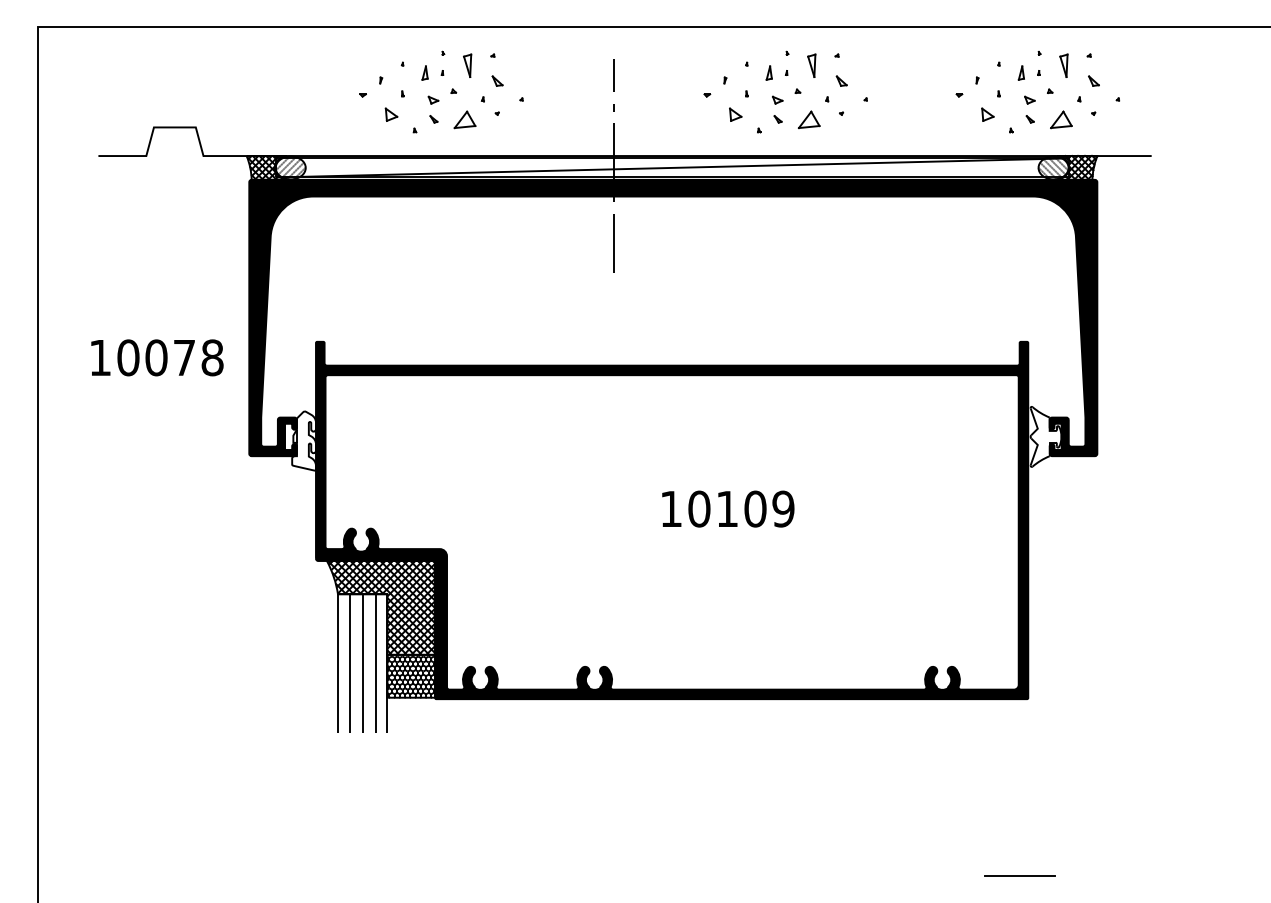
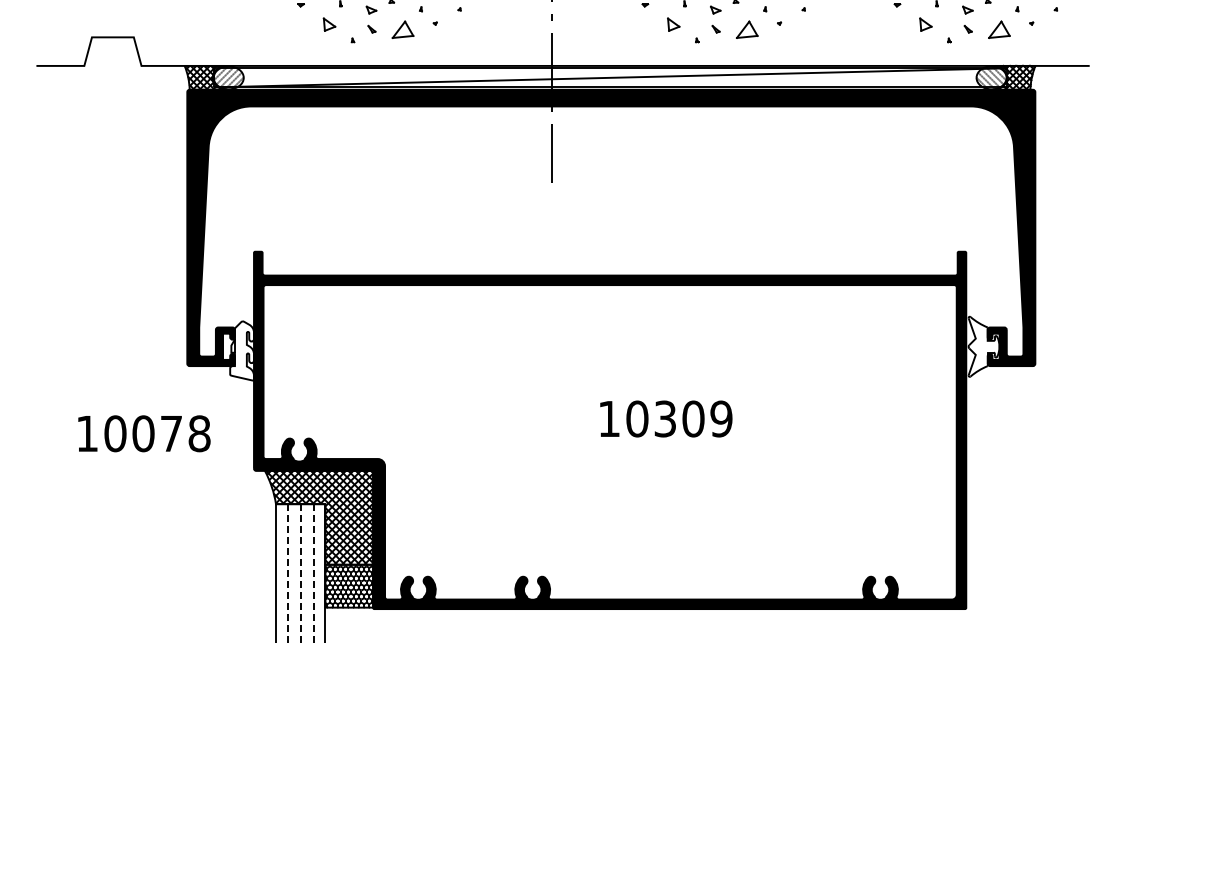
text: (157, 357) -> (144, 433), moved
text: (726, 508) -> (664, 418), 10109 -> 10309
line: (349, 664) -> (287, 574), solid -> dashed
line: (362, 664) -> (300, 574), solid -> dashed
line: (375, 664) -> (313, 574), solid -> dashed
line: (1019, 875) -> (957, 785), removed

